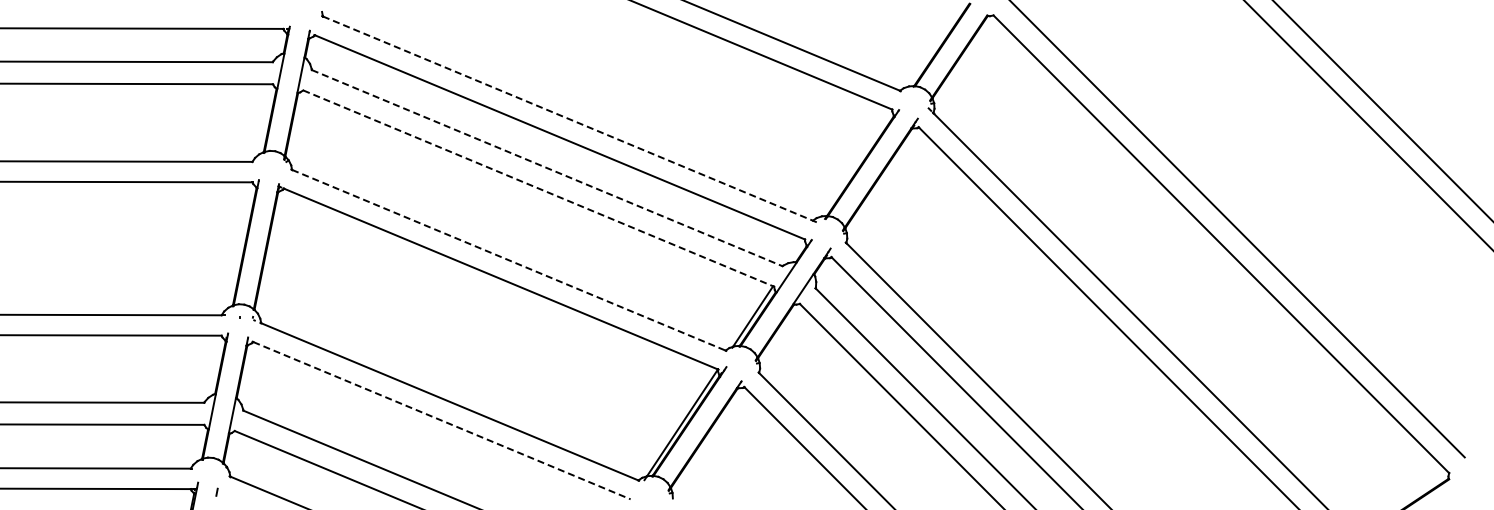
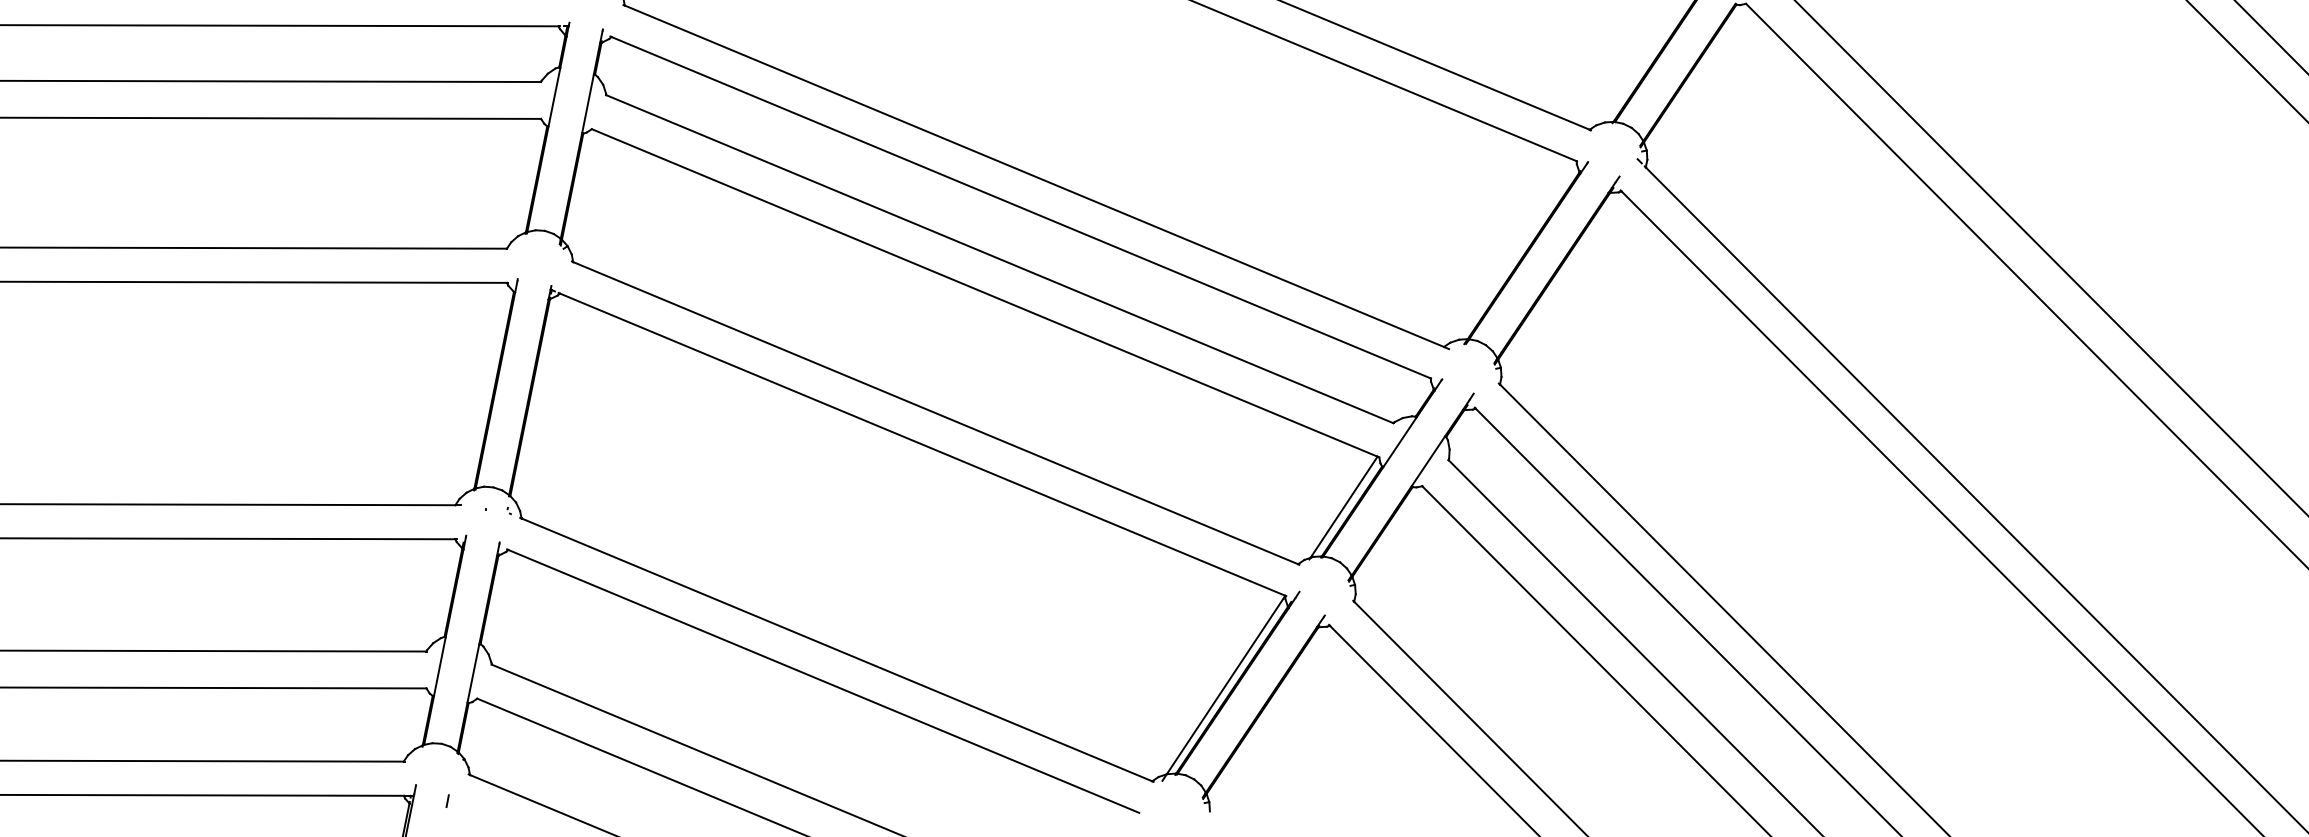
line: (568, 118) -> (1035, 176), dashed -> solid
line: (547, 168) -> (1000, 259), dashed -> solid
line: (538, 188) -> (985, 293), dashed -> solid
line: (508, 260) -> (935, 413), dashed -> solid
line: (442, 420) -> (824, 681), dashed -> solid

